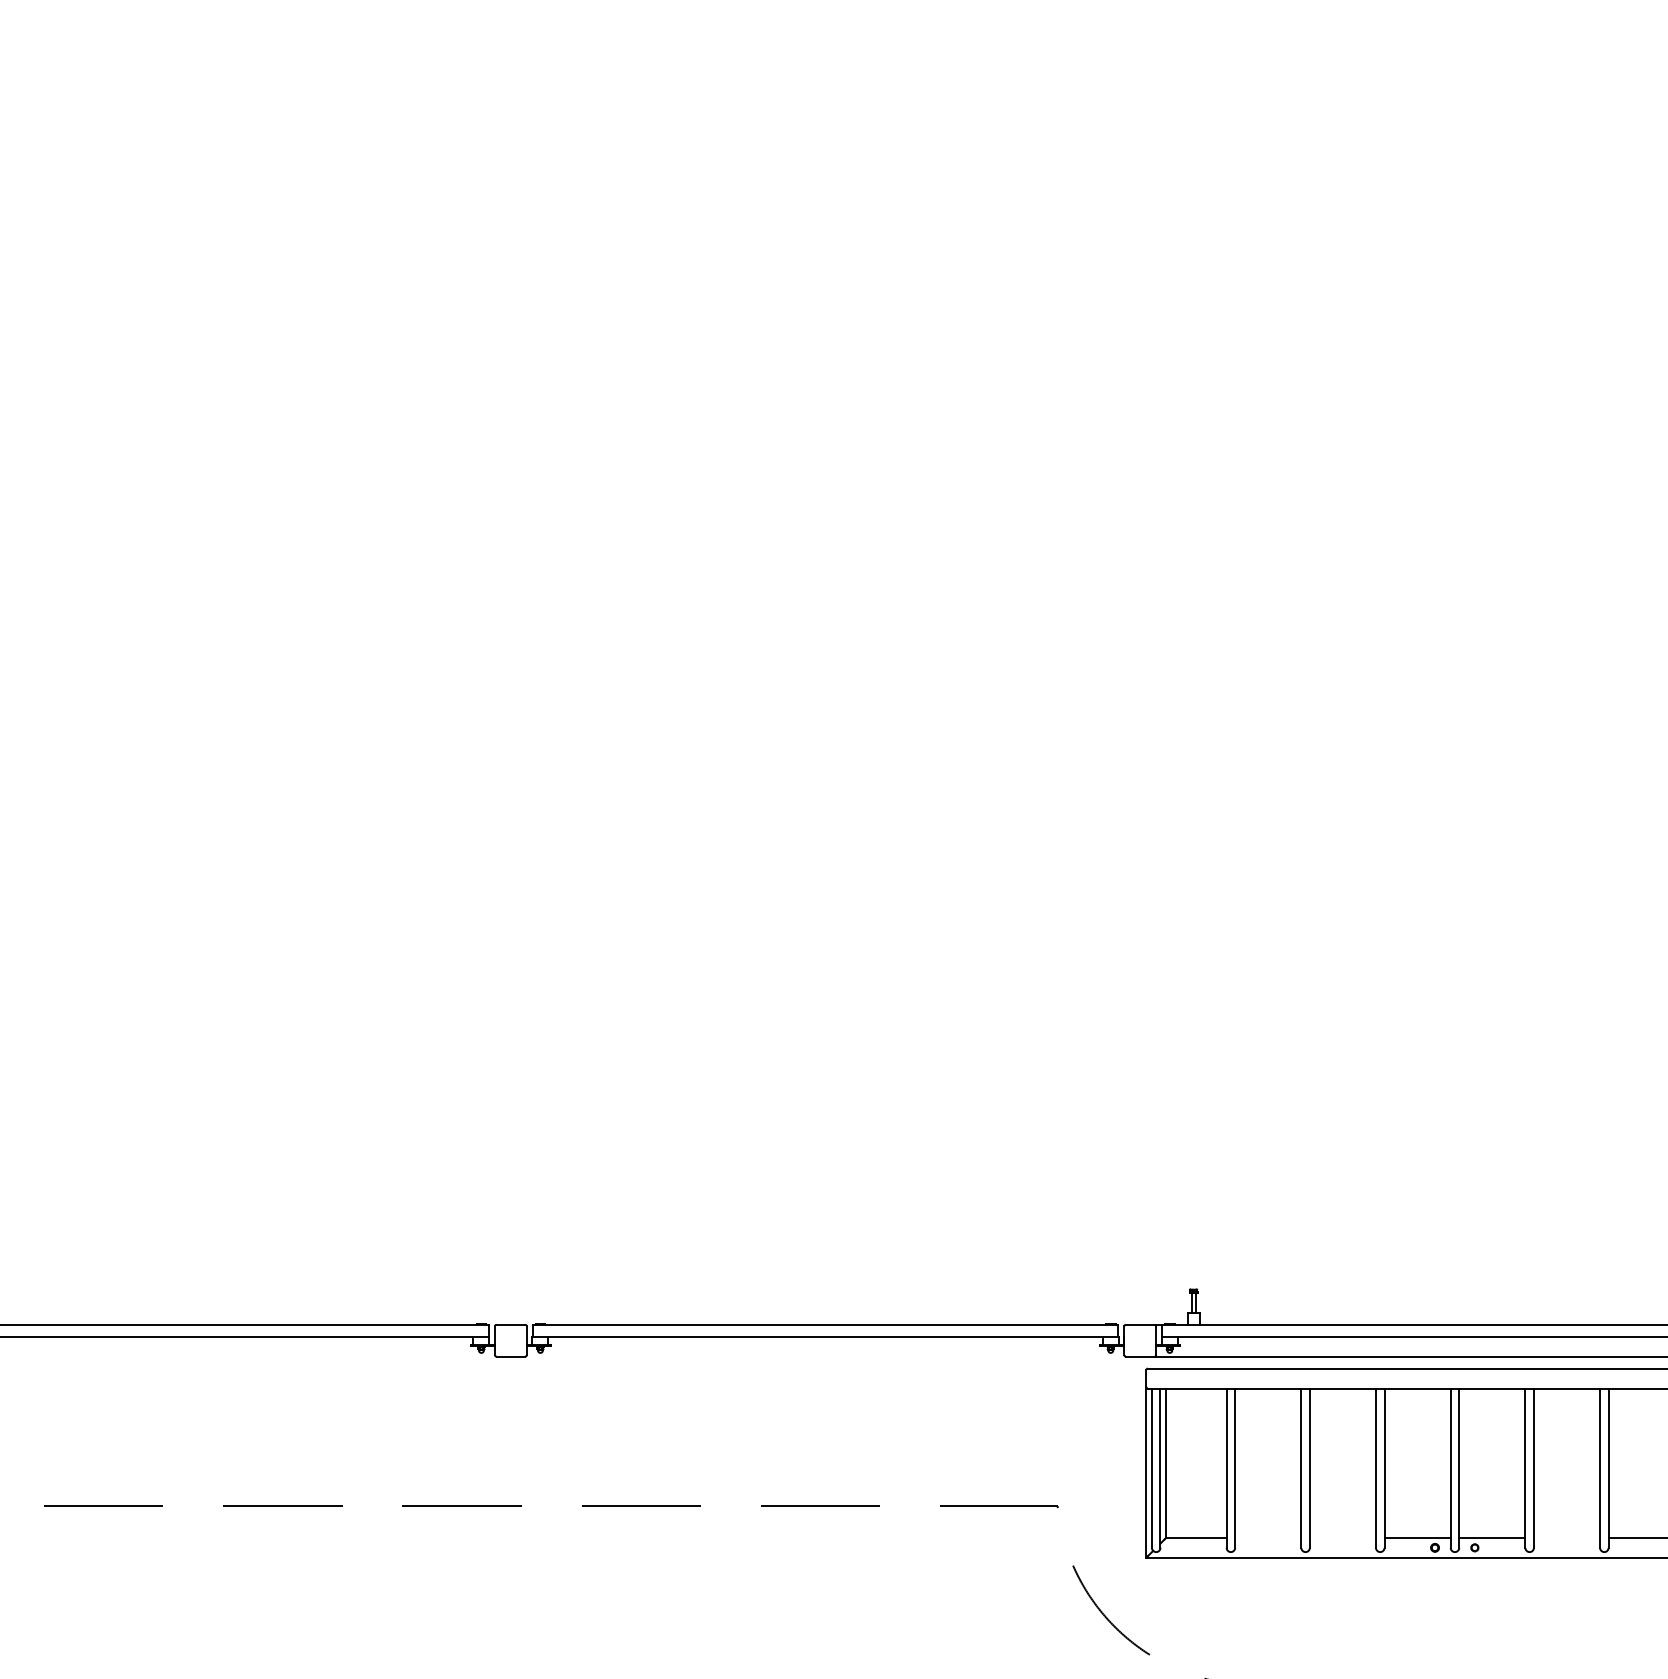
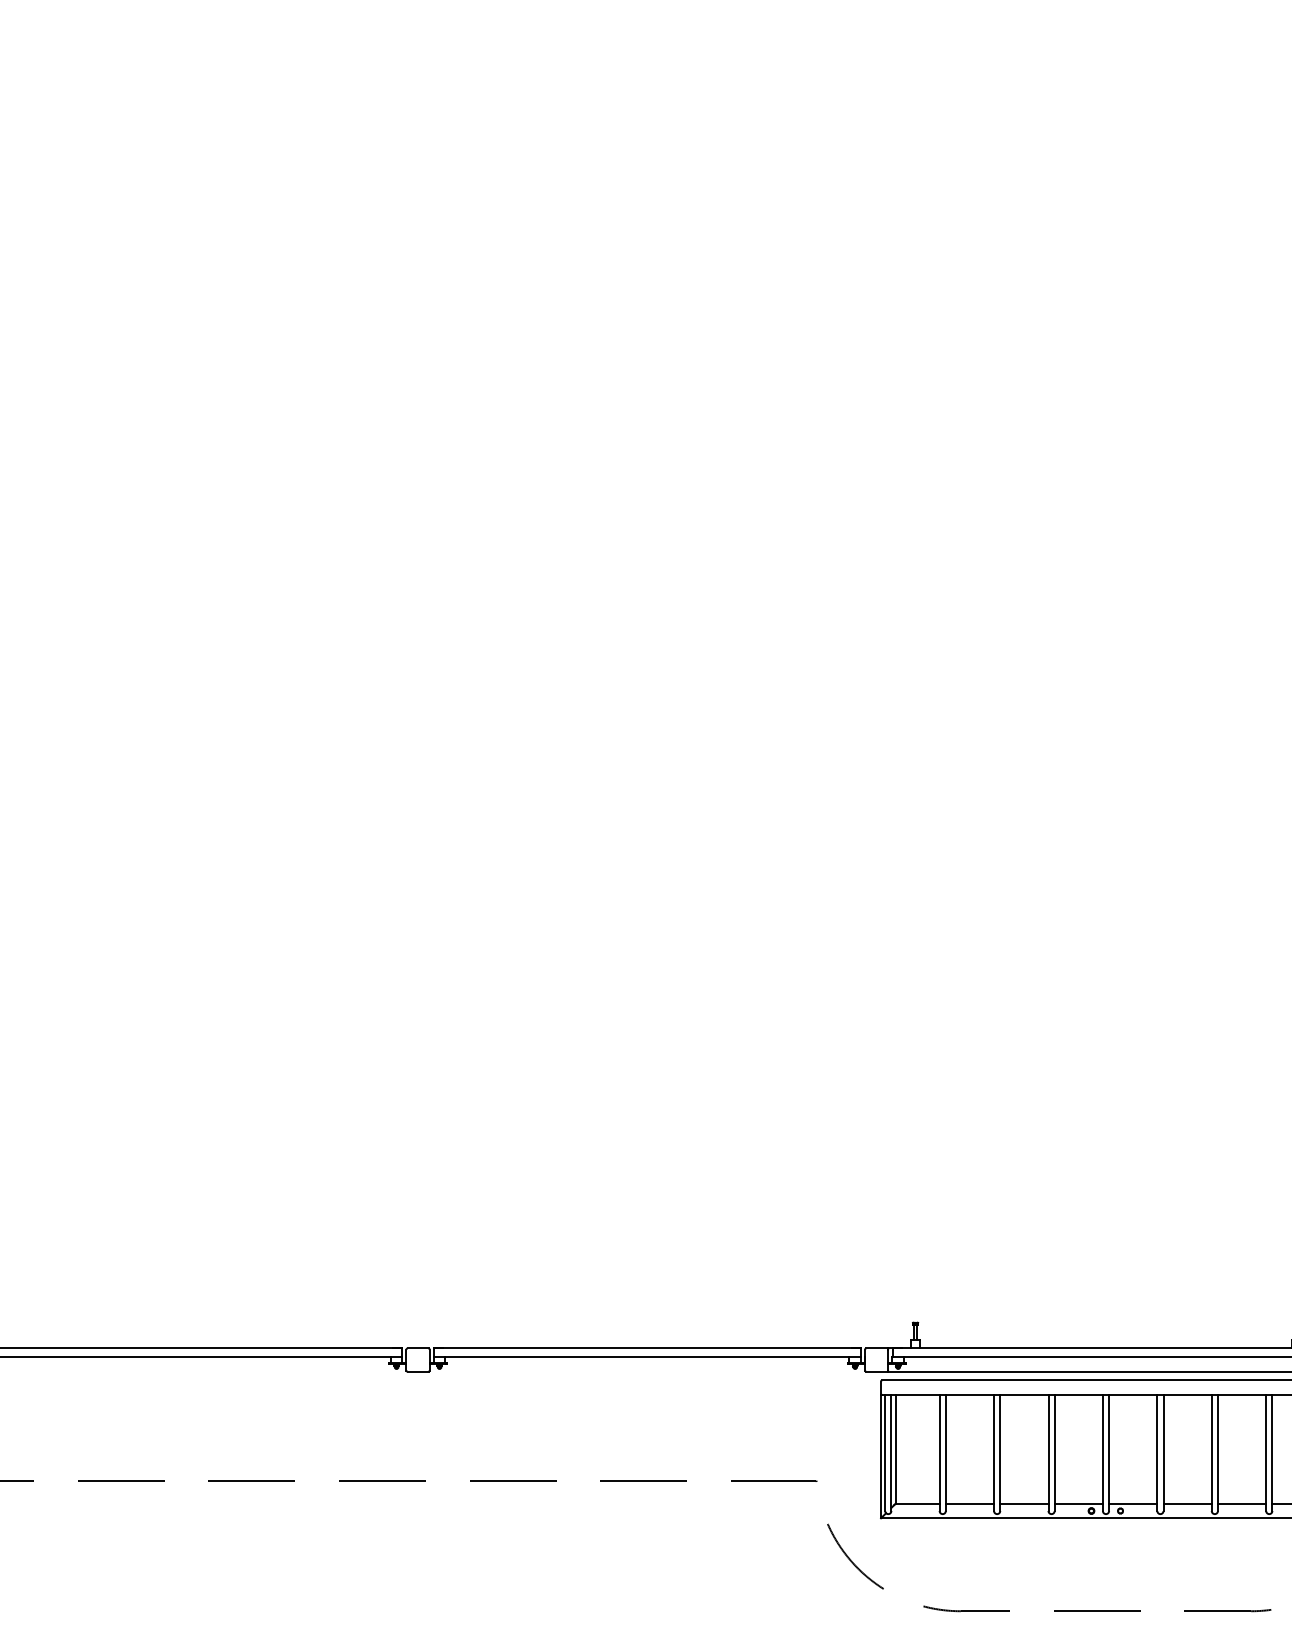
line: (1267, 1537) -> (969, 1503), added
line: (1343, 1537) -> (1024, 1503), added
line: (1566, 1537) -> (1187, 1503), added

